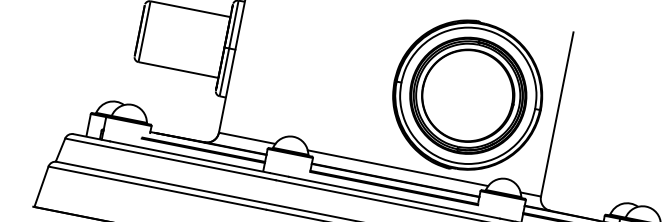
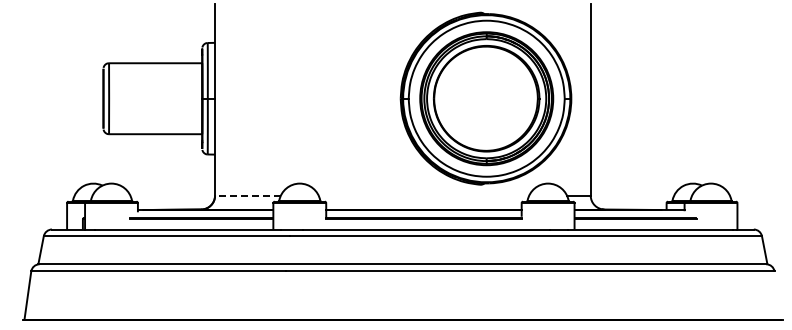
line: (246, 138) -> (247, 195), solid -> dashed
line: (397, 168) -> (423, 195), removed

